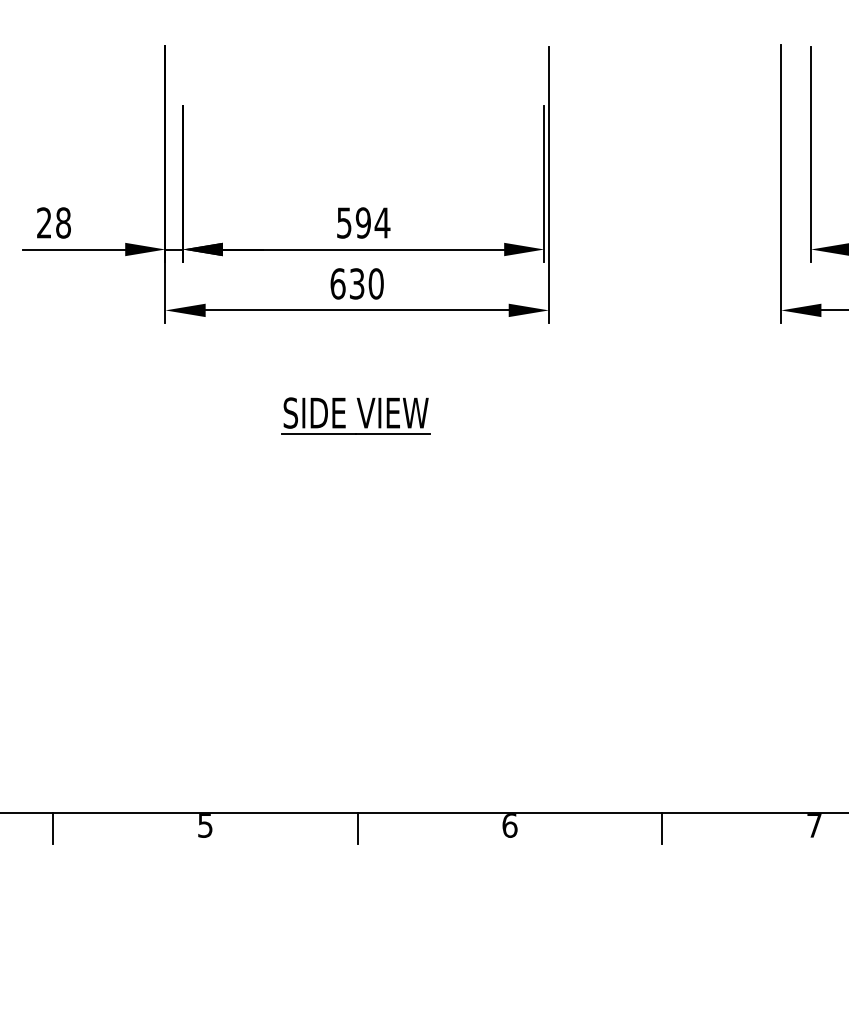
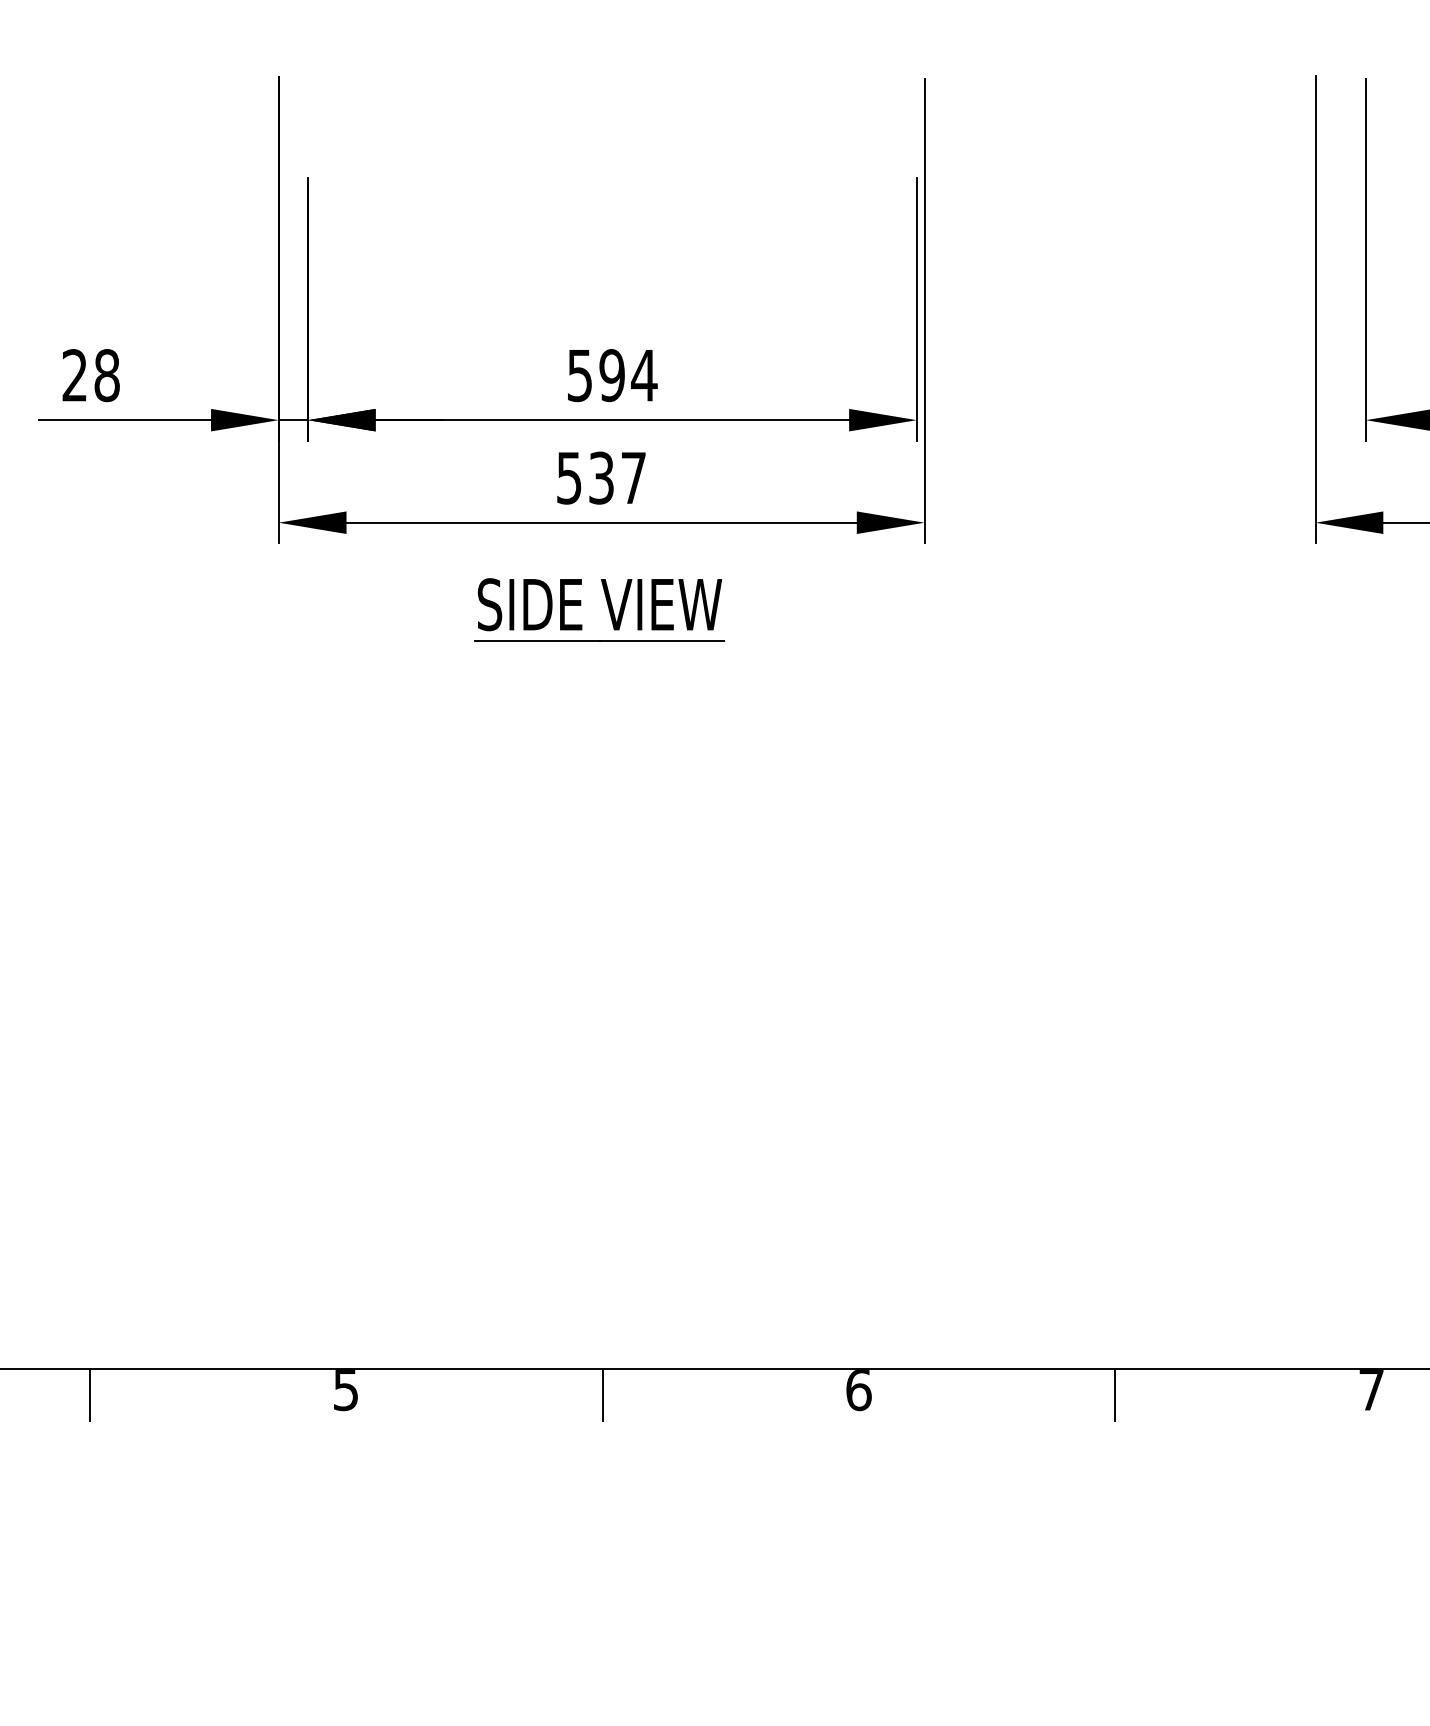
text: (356, 283) -> (600, 477), 630 -> 537
part: (355, 415) -> (598, 608), moved

